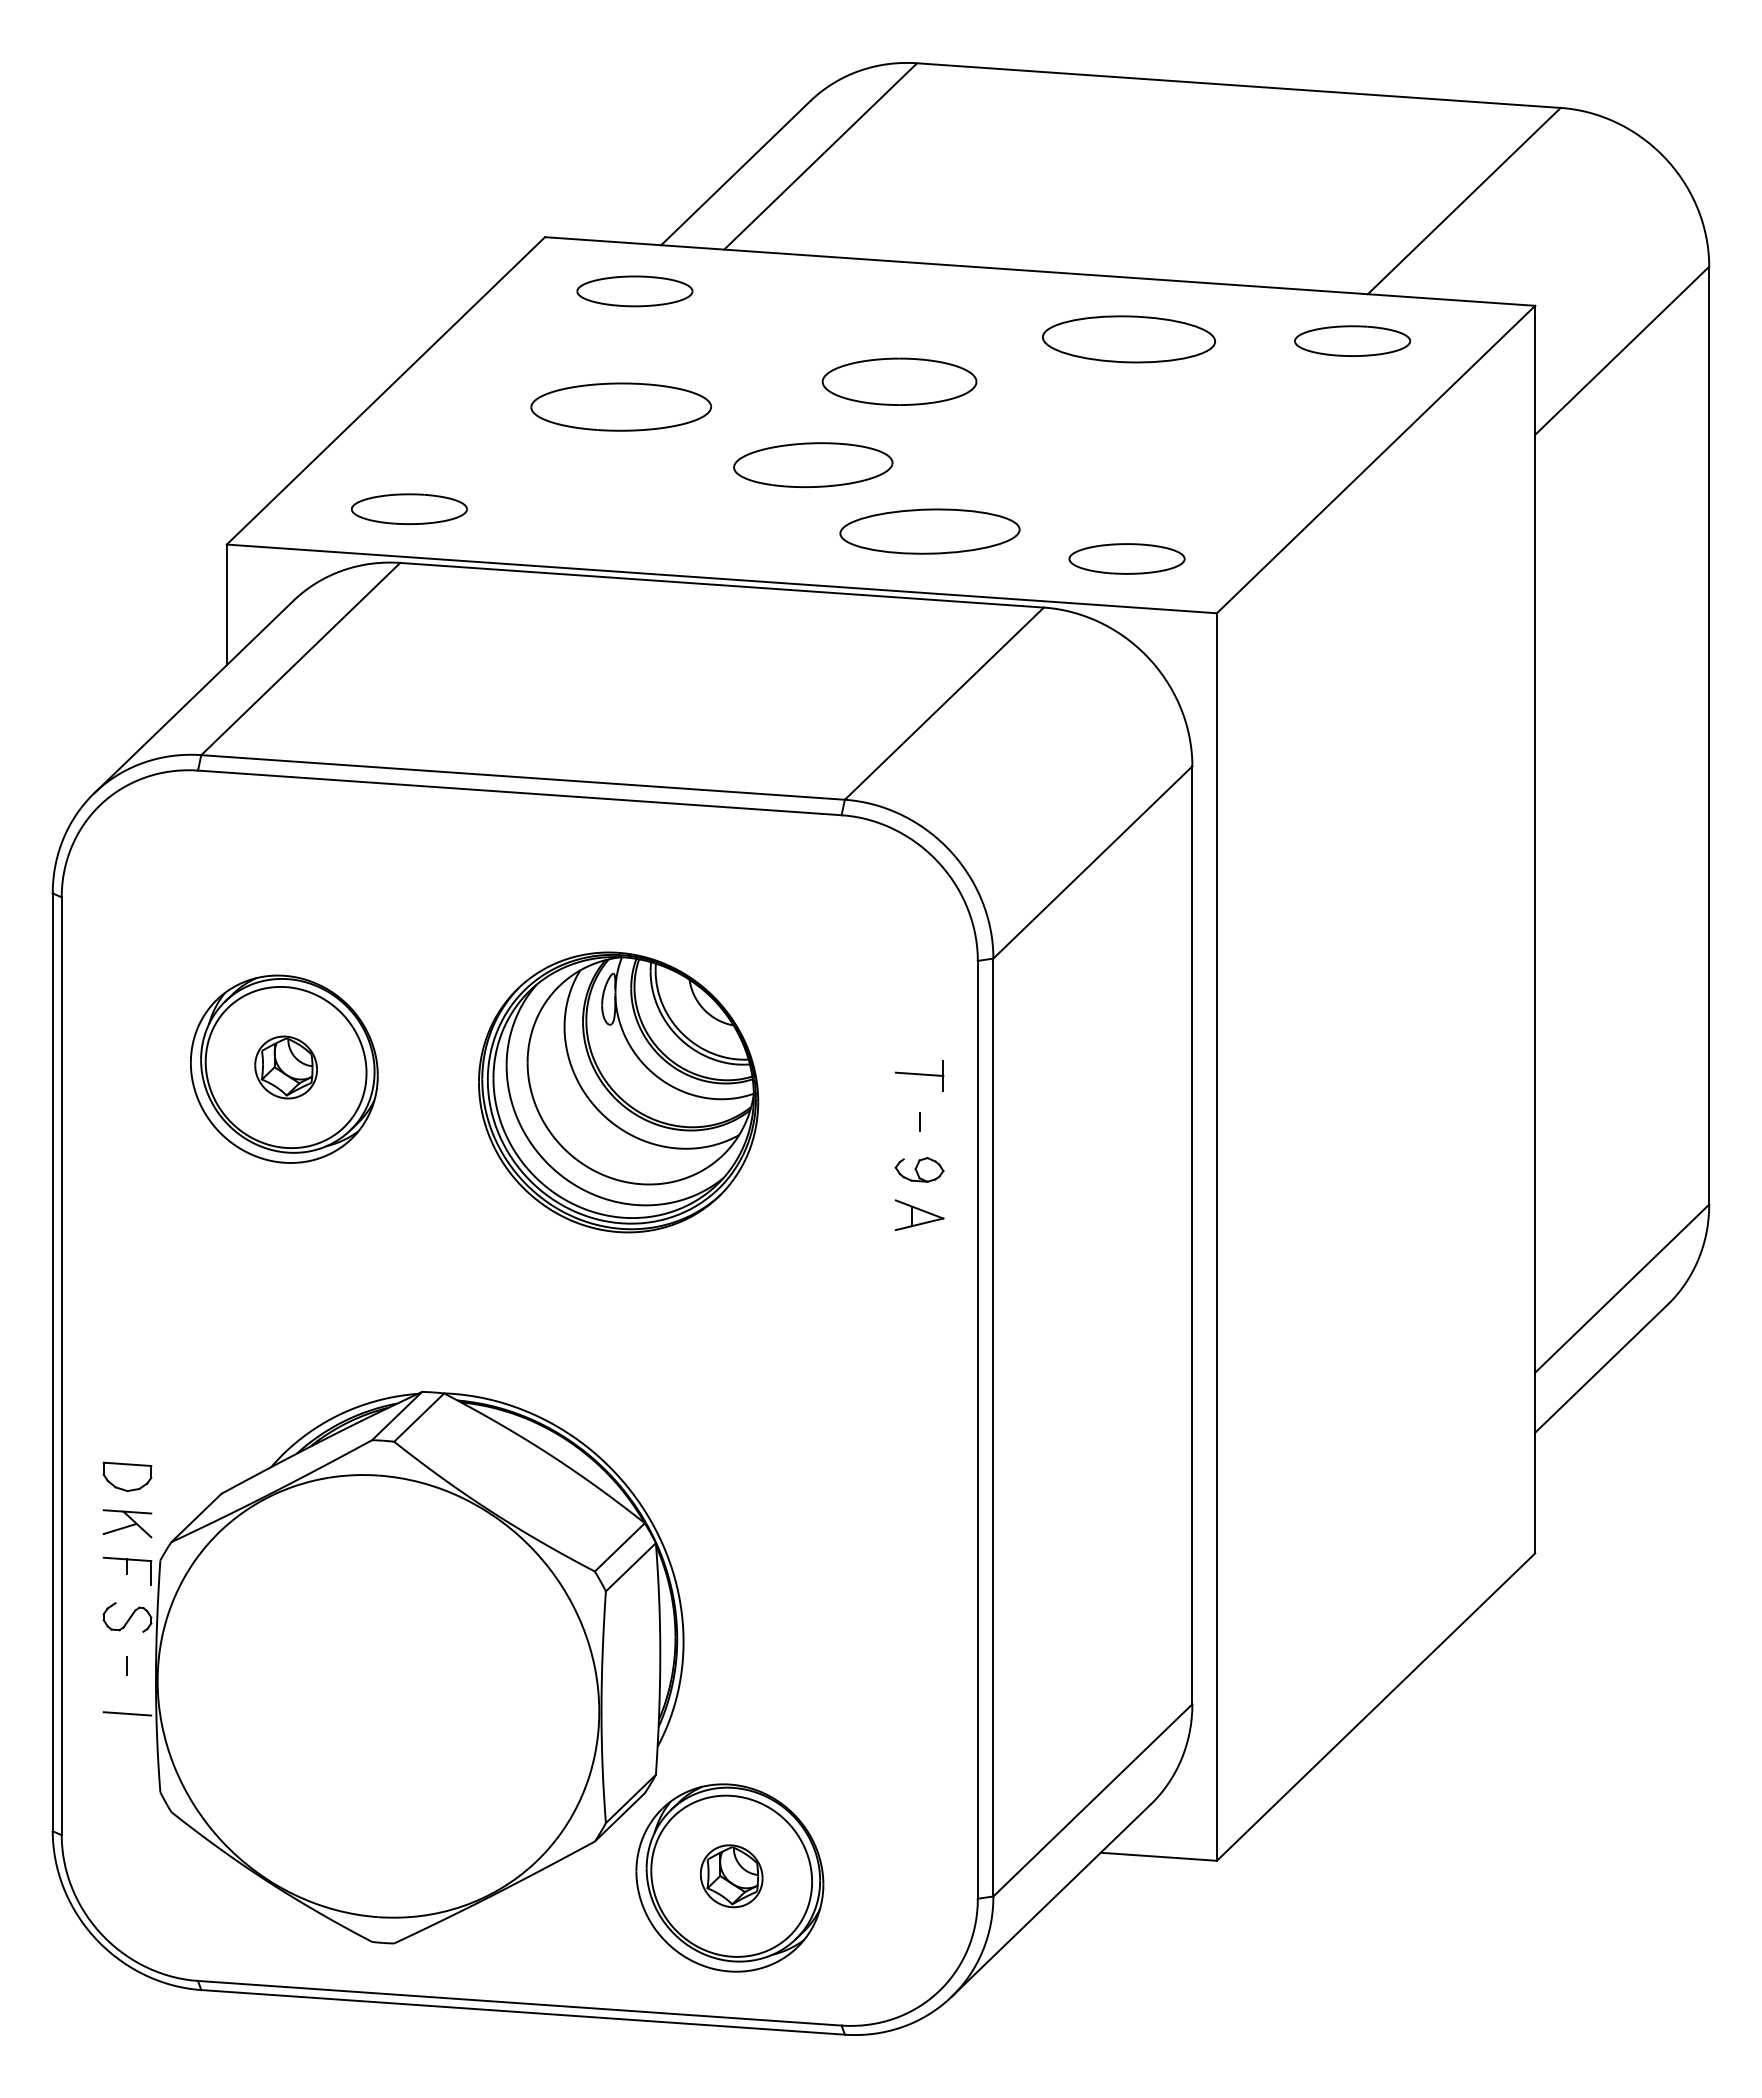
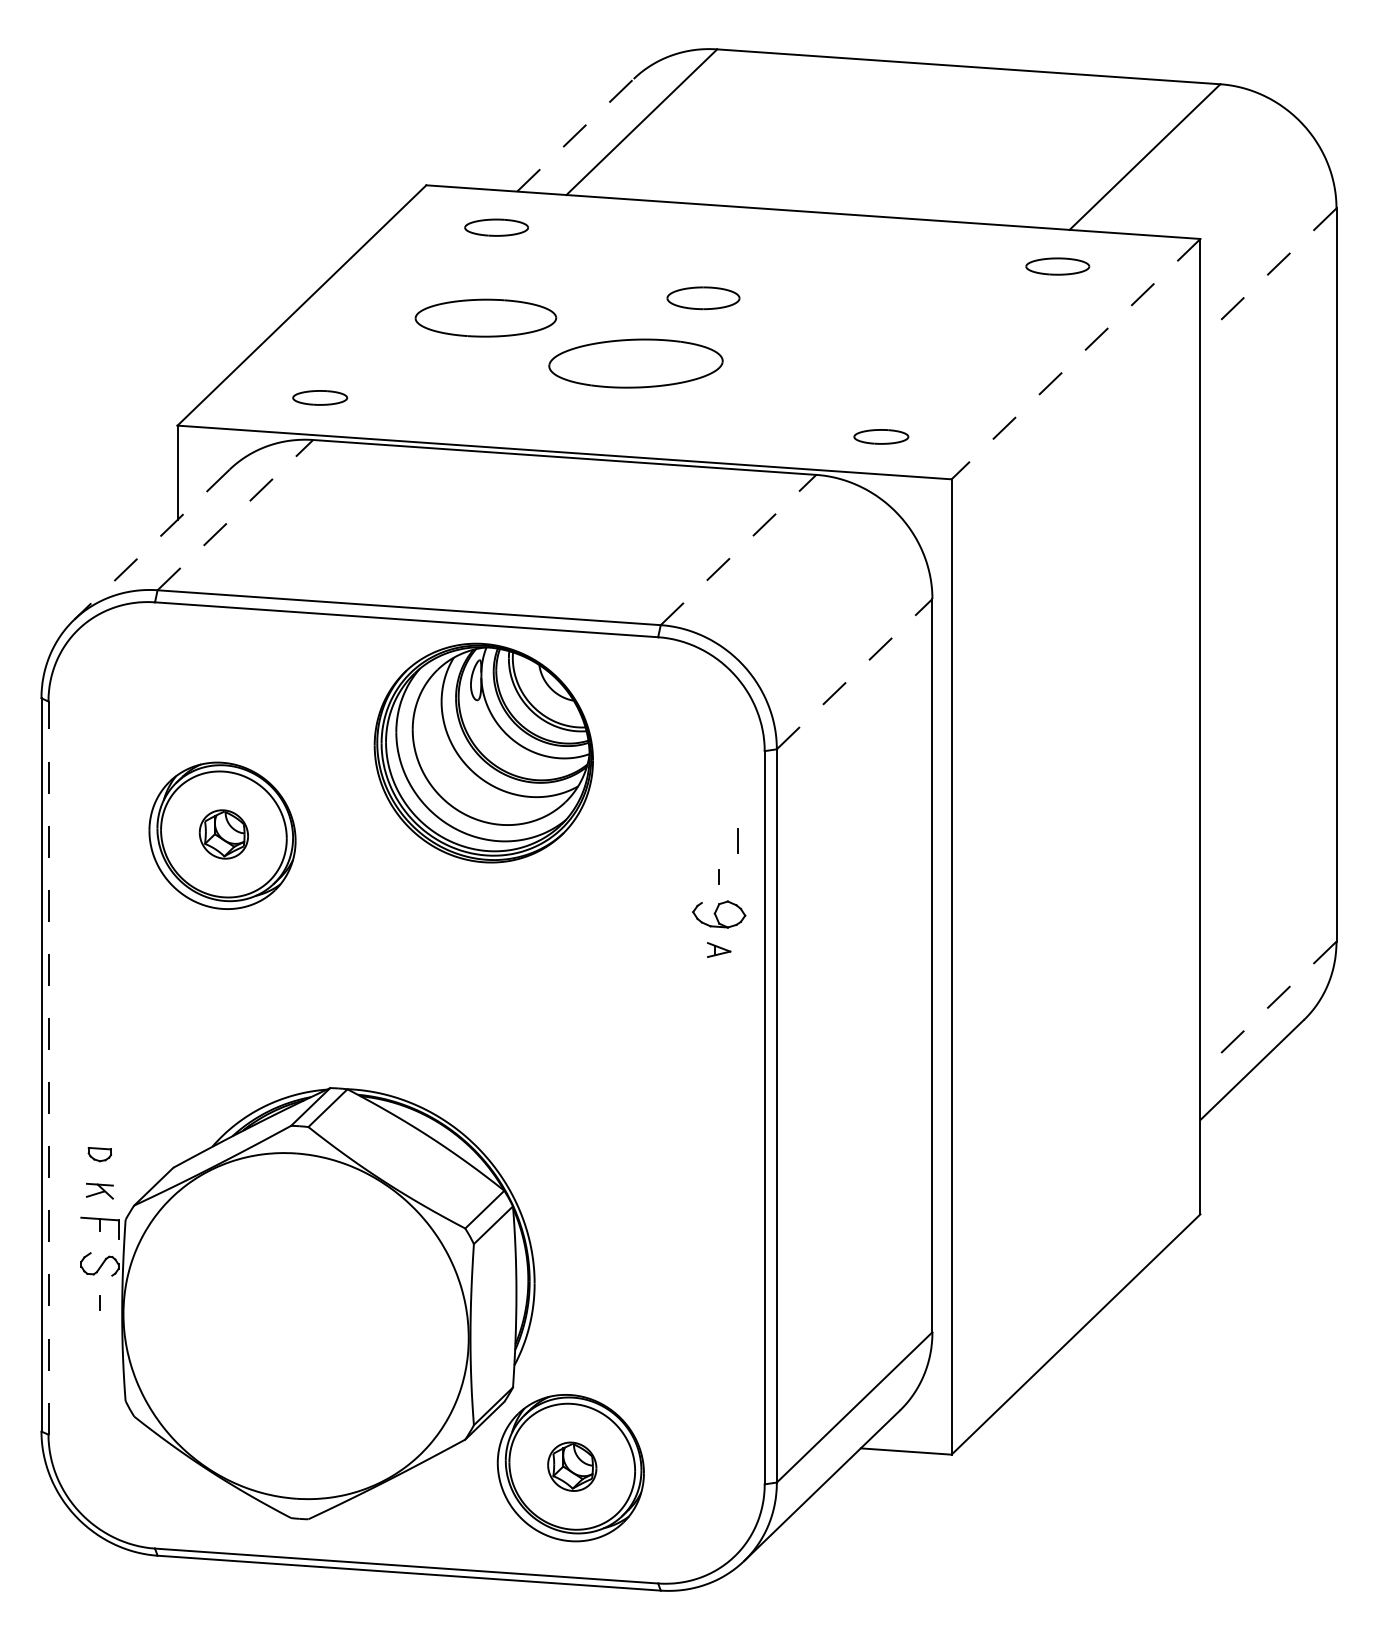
line: (735, 173) -> (575, 135), solid -> dashed
part: (634, 291) -> (496, 227), size x0.7
part: (1128, 339) -> (882, 265), removed
part: (1352, 340) -> (1057, 266), size x0.7
line: (1622, 350) -> (1268, 273), solid -> dashed
part: (899, 381) -> (703, 298), size x0.6
line: (1375, 459) -> (1075, 359), solid -> dashed
part: (813, 464) -> (636, 363), size x1.4
part: (408, 508) -> (319, 397), size x0.6
part: (929, 531) -> (726, 415), removed
part: (1126, 558) -> (880, 436), size x0.6
line: (301, 658) -> (235, 514), solid -> dashed
line: (193, 697) -> (151, 545), solid -> dashed
line: (944, 703) -> (738, 549), solid -> dashed
line: (1093, 862) -> (855, 674), solid -> dashed
line: (919, 1073) -> (719, 839), removed
part: (618, 1092) -> (483, 753), moved
part: (919, 1169) -> (719, 914), size x1.4
part: (919, 1215) -> (719, 950), size x0.6
line: (1622, 1288) -> (1268, 1007), solid -> dashed
line: (61, 1366) -> (48, 1068), solid -> dashed
part: (127, 1476) -> (99, 1154), size x0.6
part: (127, 1523) -> (99, 1190), size x0.7
line: (127, 1713) -> (99, 1339), removed

